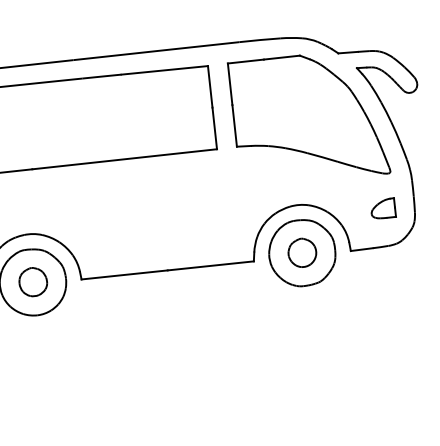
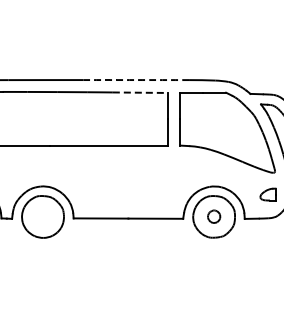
arc: (156, 51) -> (136, 80), solid -> dashed
line: (165, 69) -> (140, 92), solid -> dashed
part: (301, 252) -> (213, 216), size x0.7
part: (32, 281) -> (42, 216), removed

